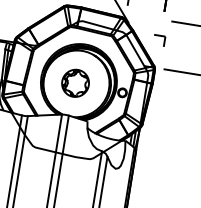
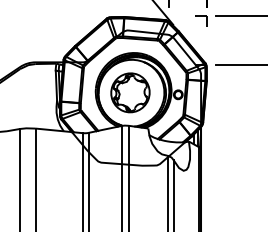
part: (159, 39) -> (201, 20), moved
part: (75, 82) -> (130, 92), size x1.43

